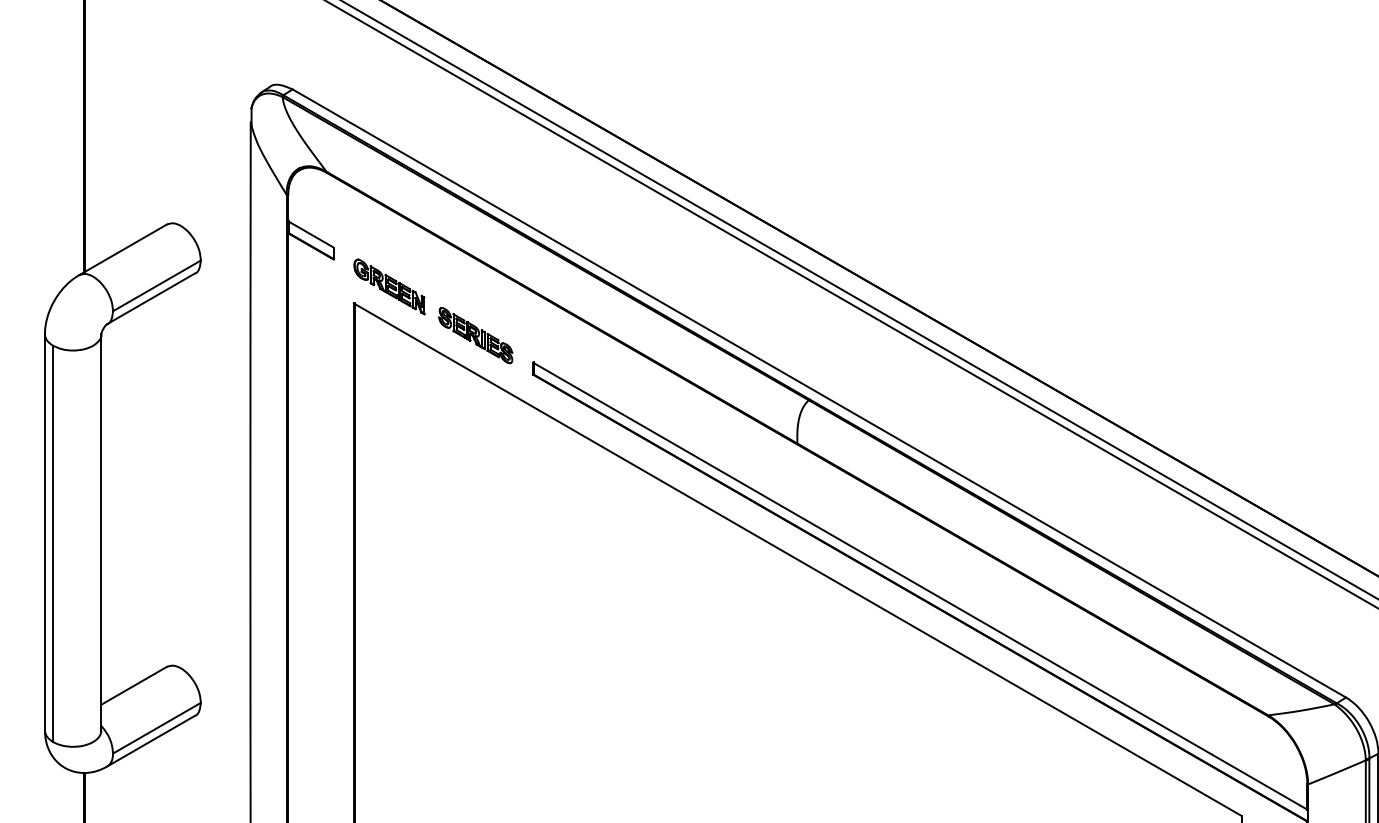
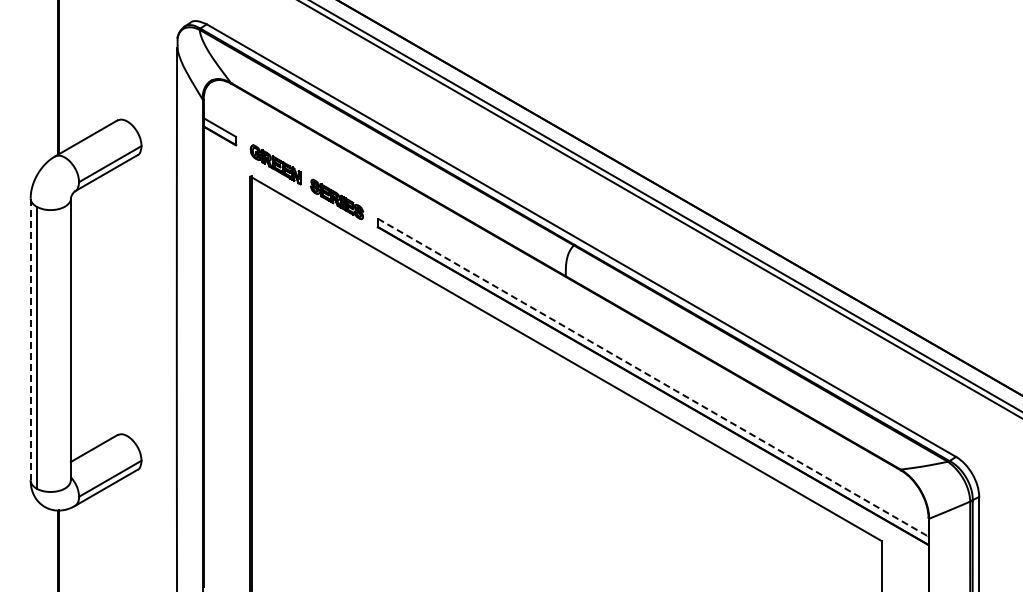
line: (44, 532) -> (30, 339), solid -> dashed
line: (920, 585) -> (653, 377), solid -> dashed

